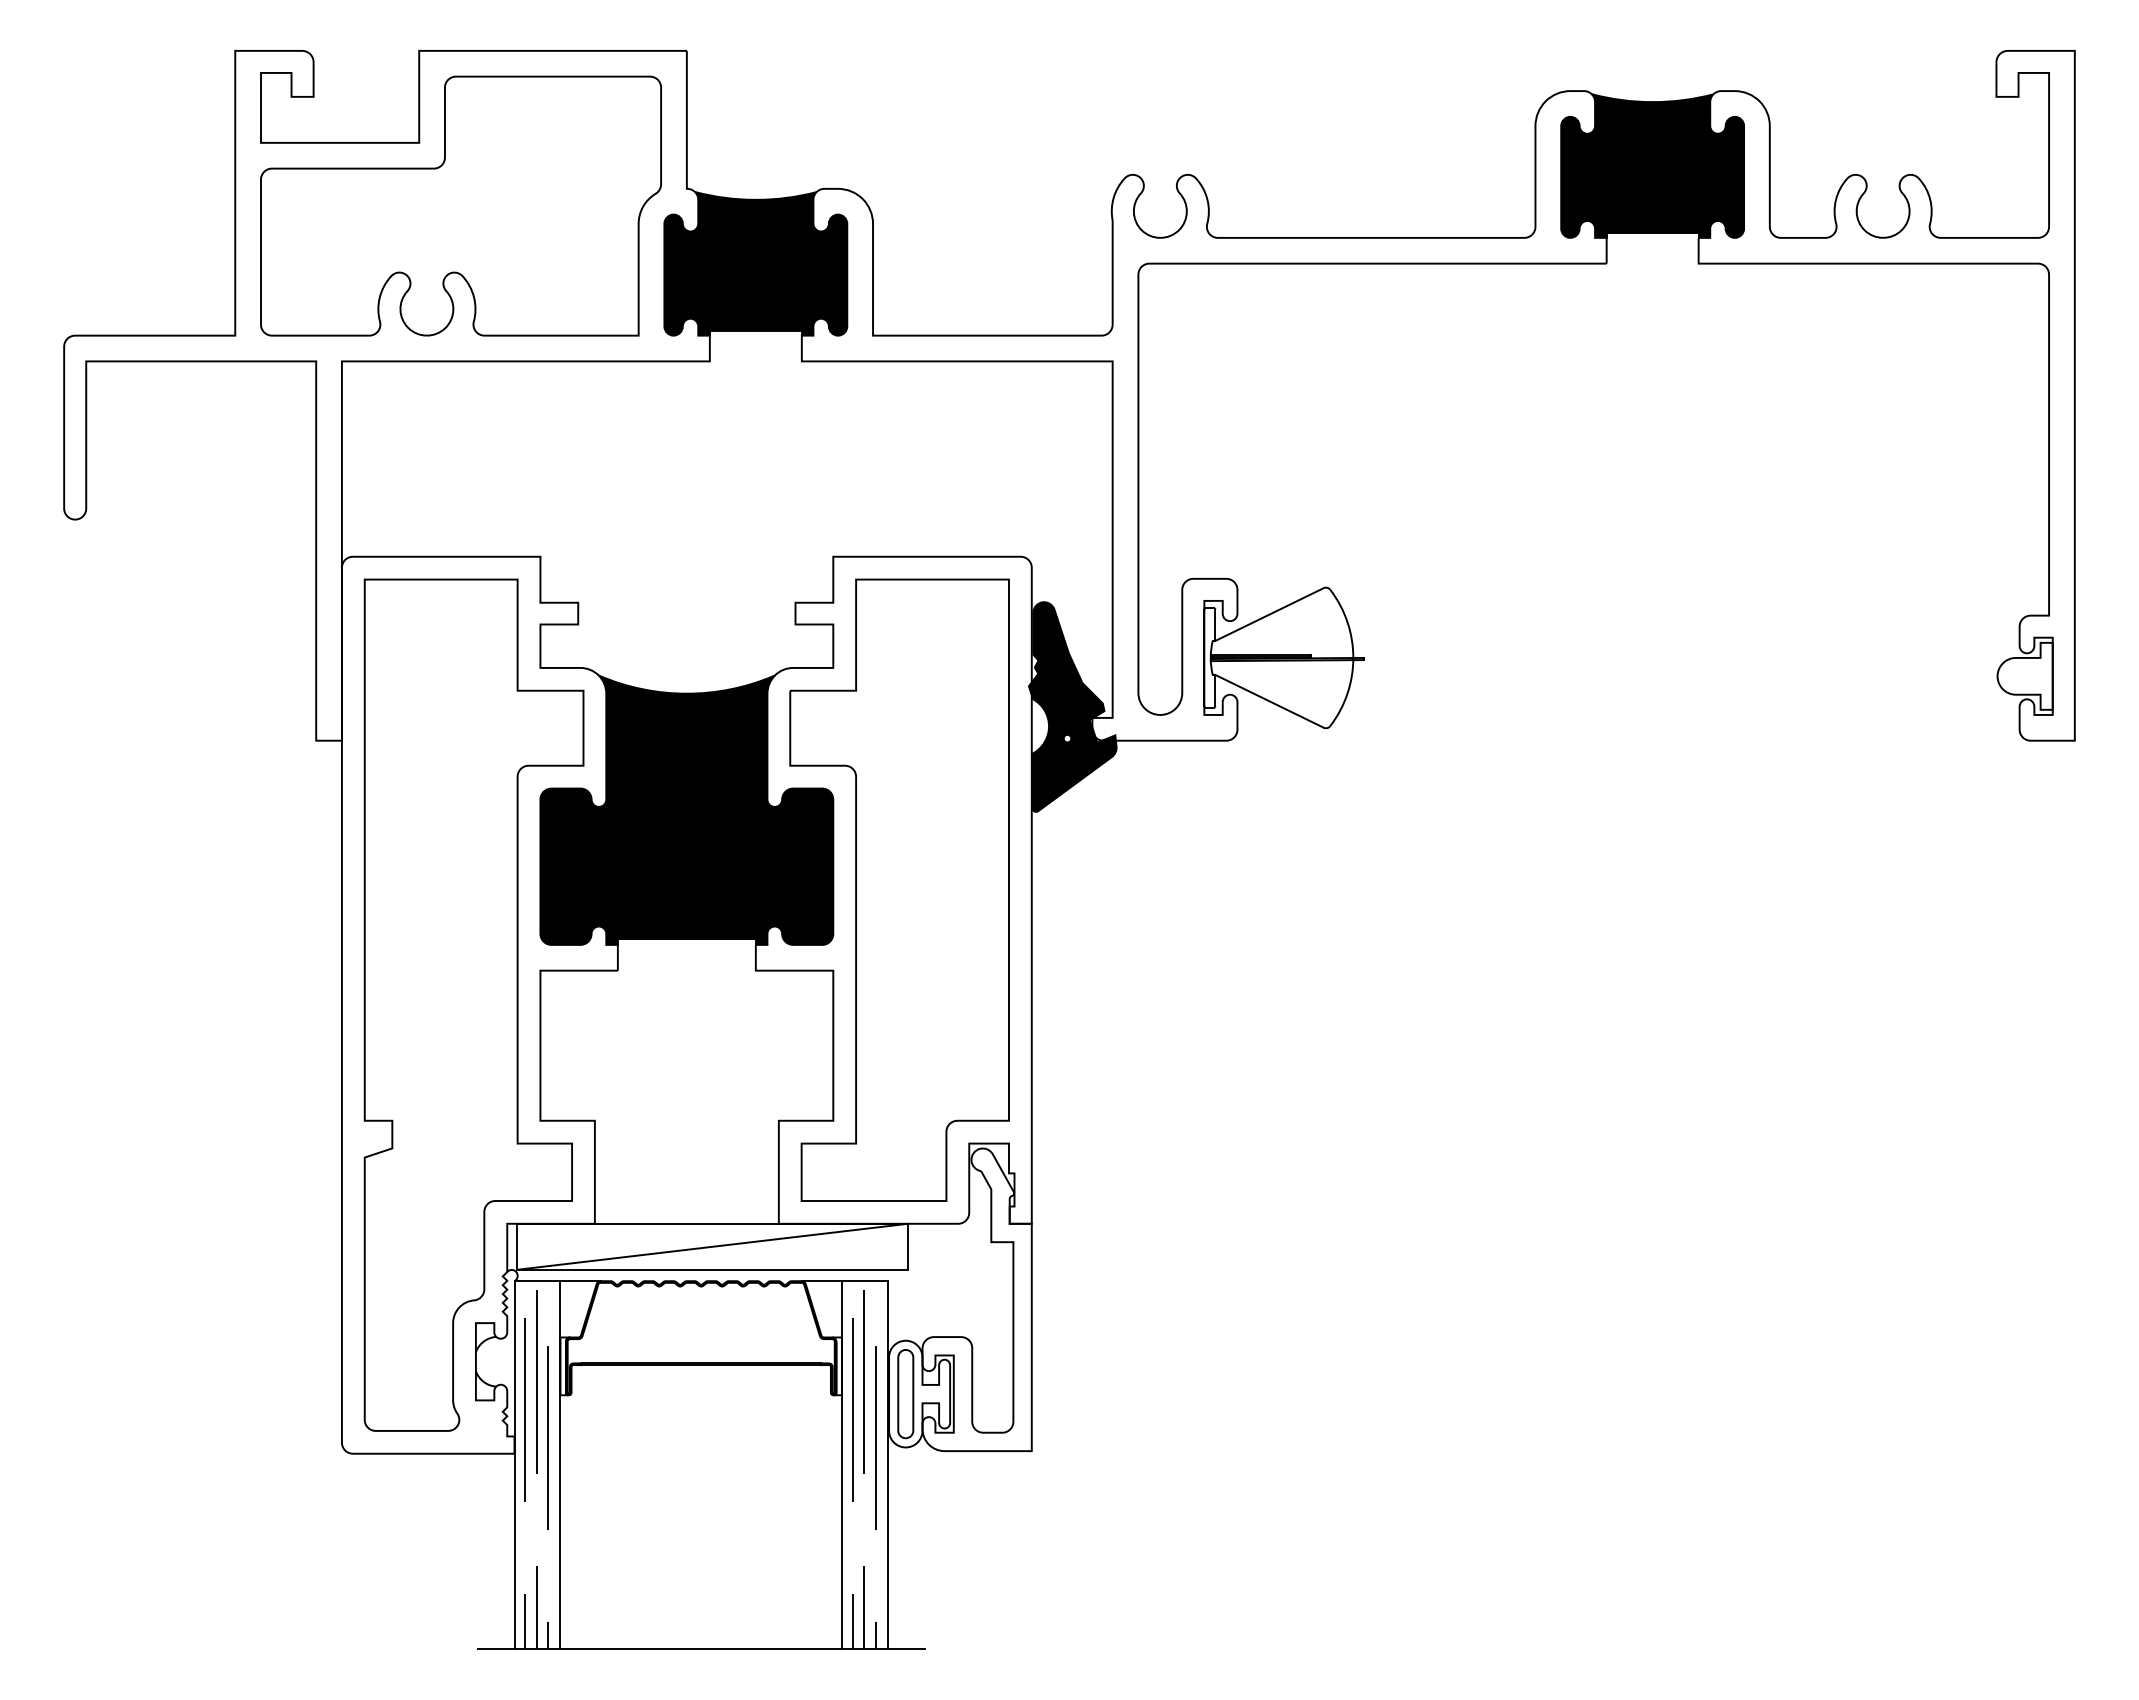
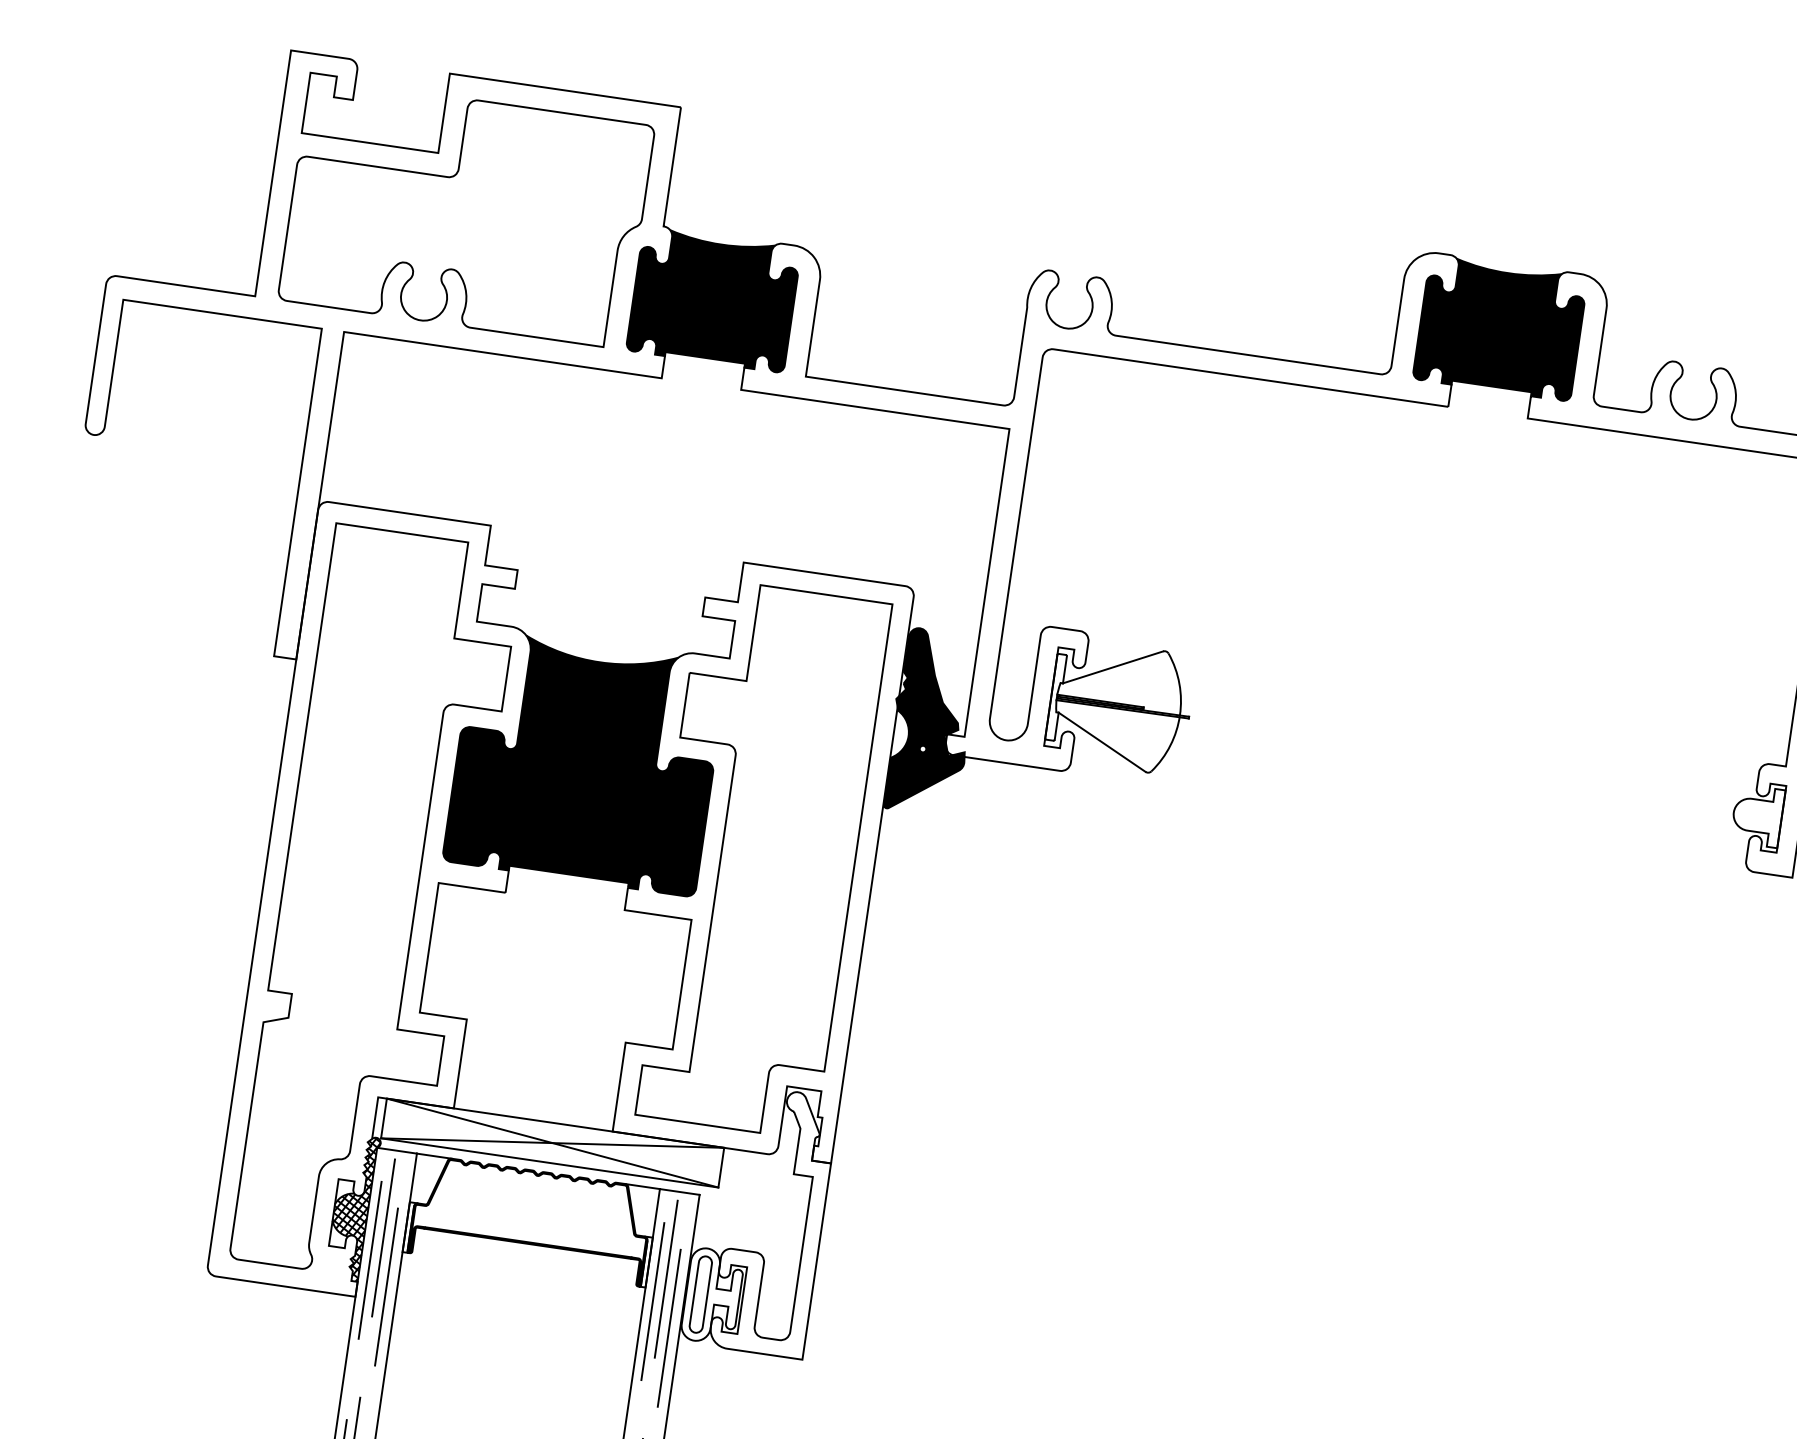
line: (712, 1246) -> (552, 1142), added
hatch: (496, 1353) -> (352, 1207), added

